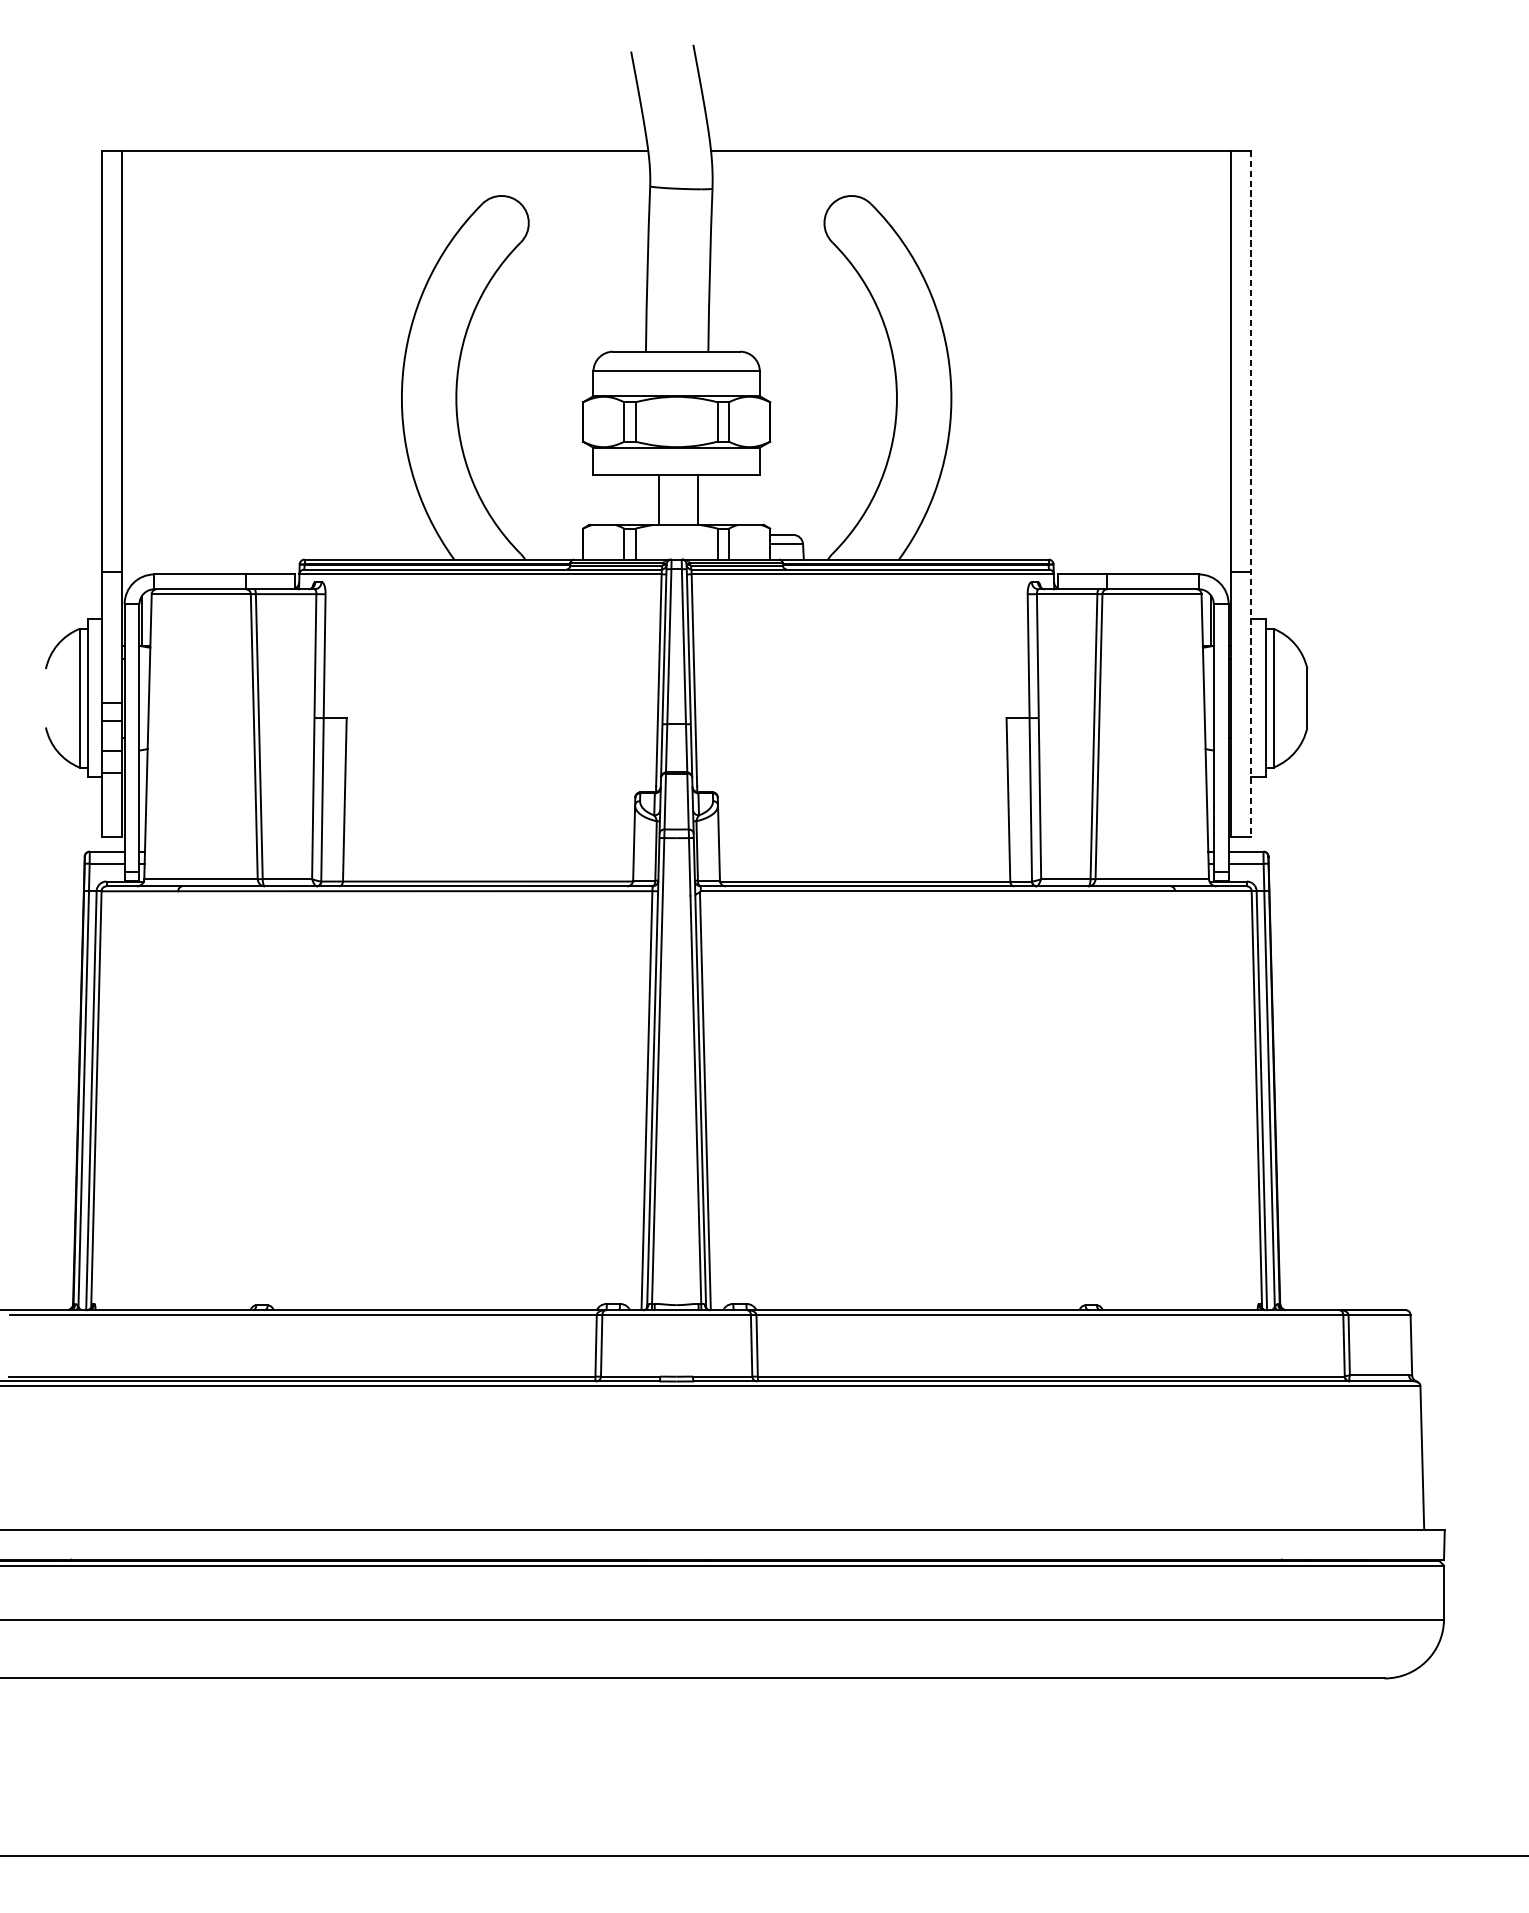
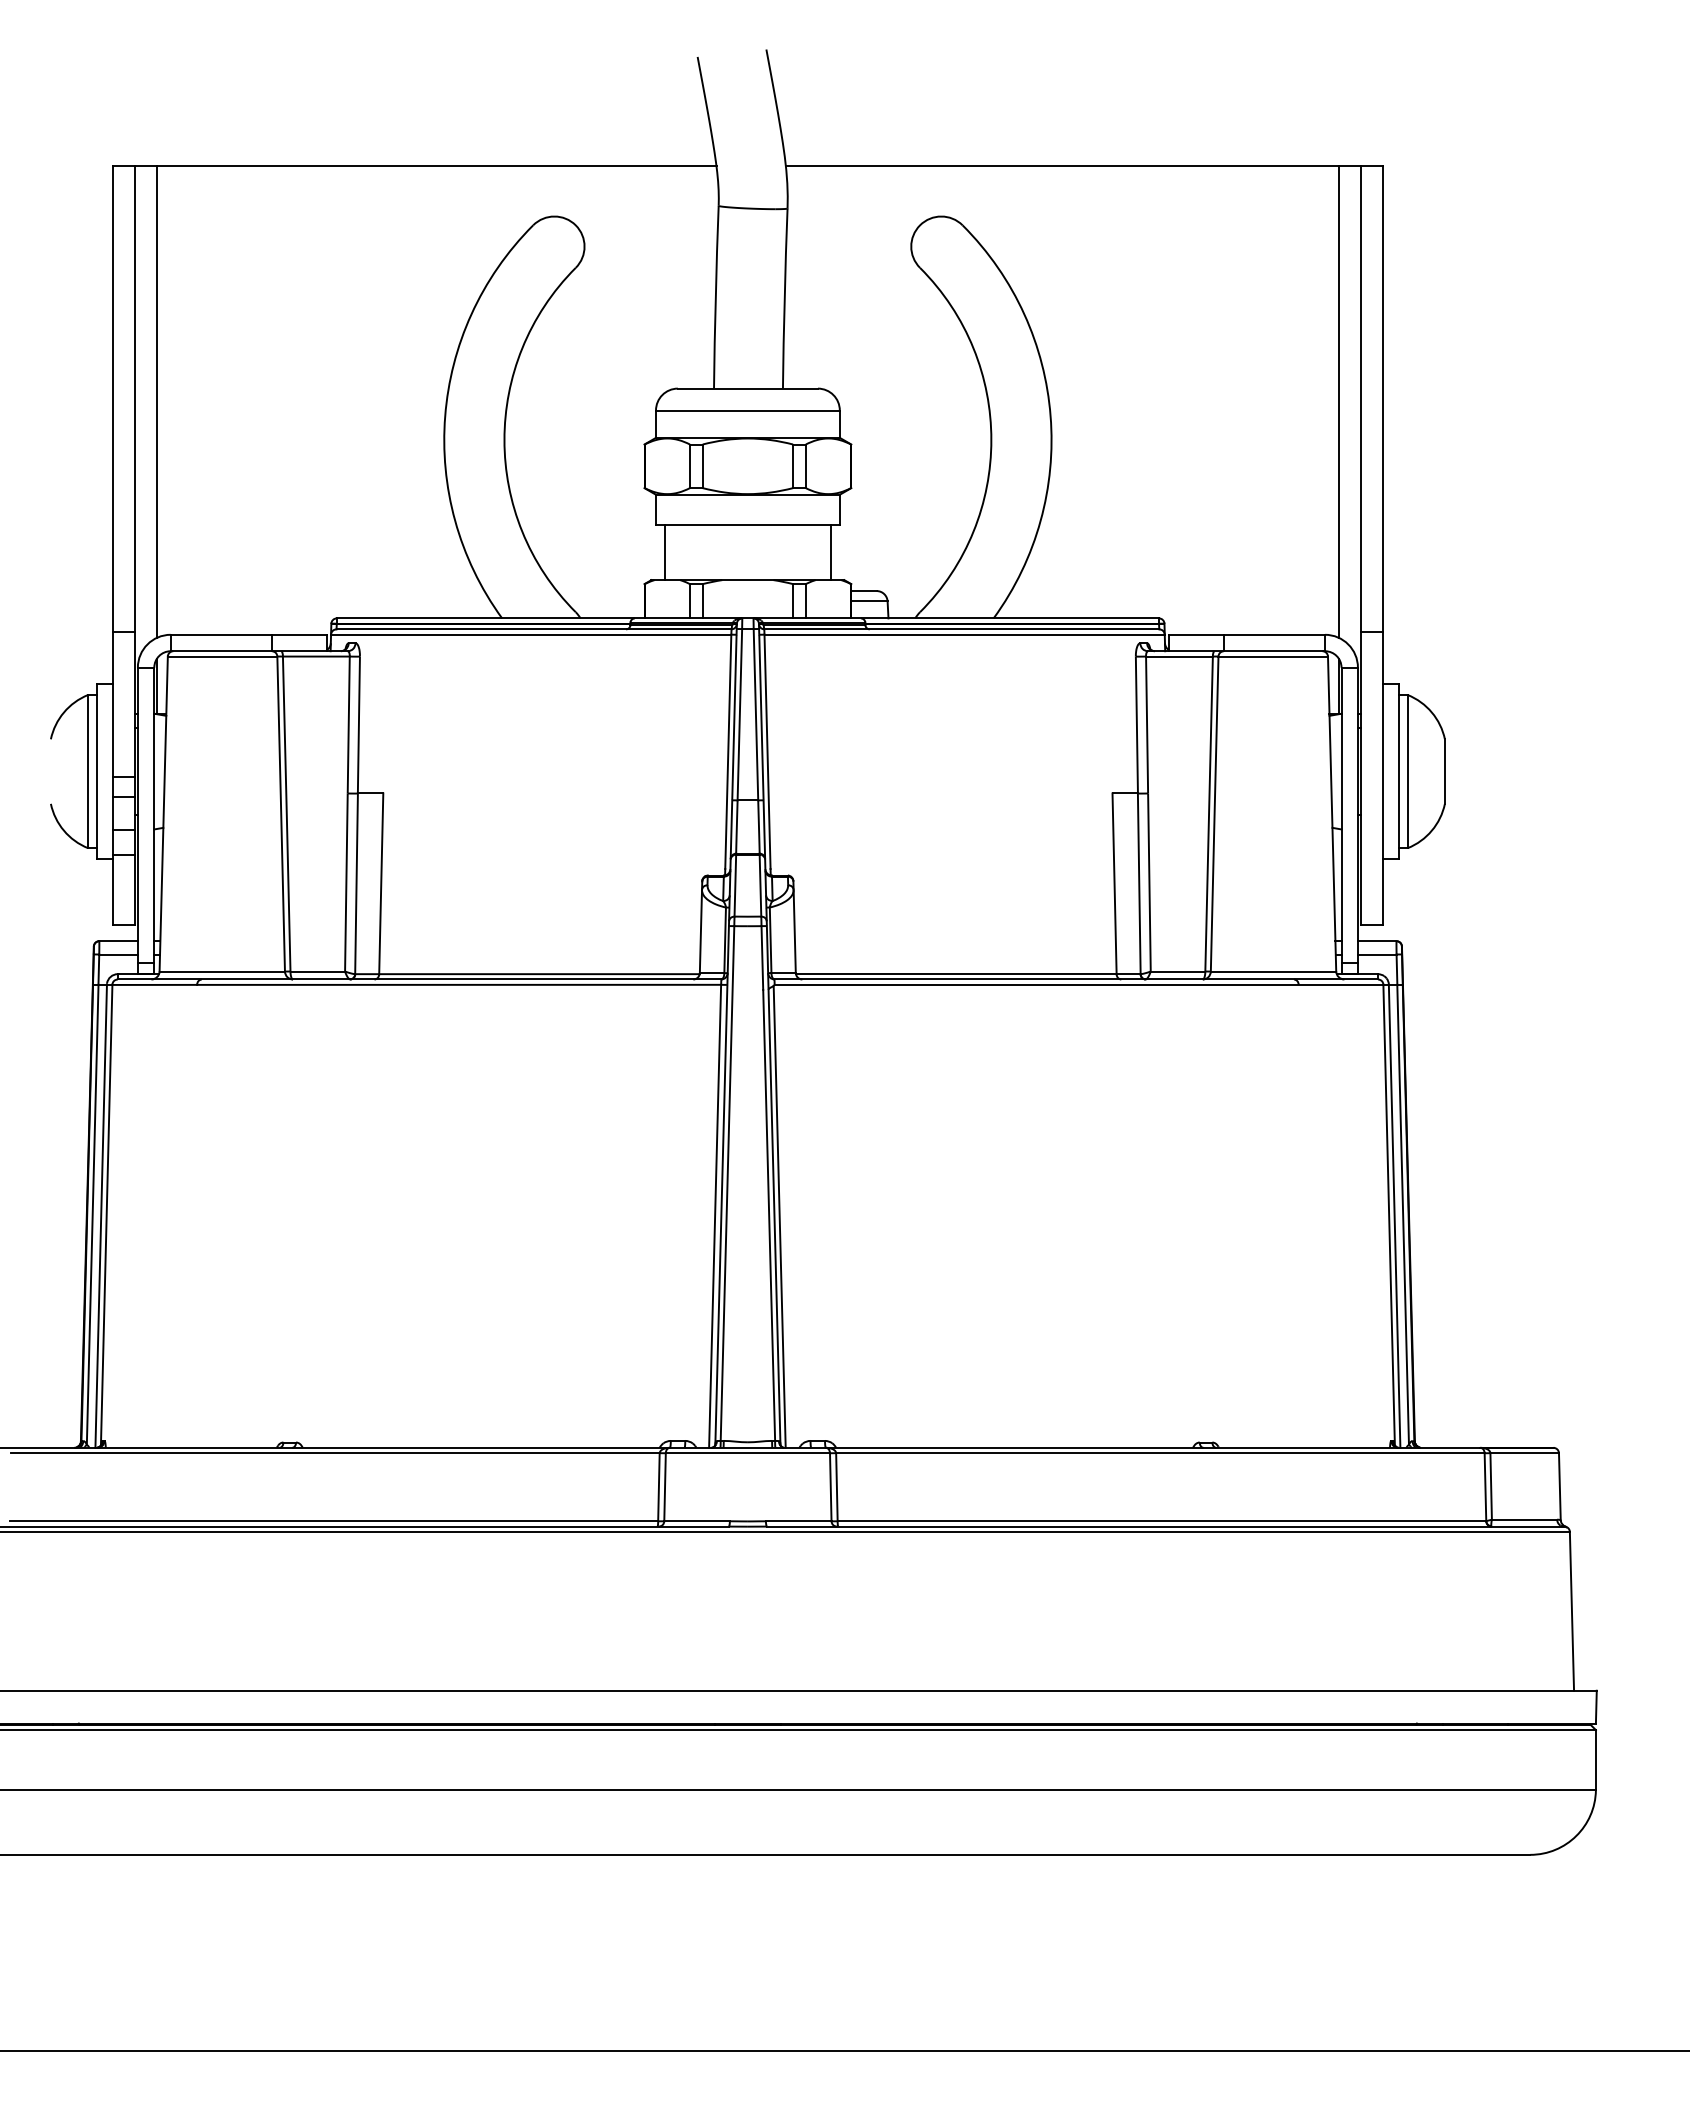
line: (142, 363) -> (157, 401), added
line: (1211, 363) -> (1338, 401), added
line: (1250, 494) -> (1382, 546), dashed -> solid
line: (659, 499) -> (664, 552), moved
line: (697, 499) -> (831, 552), moved

